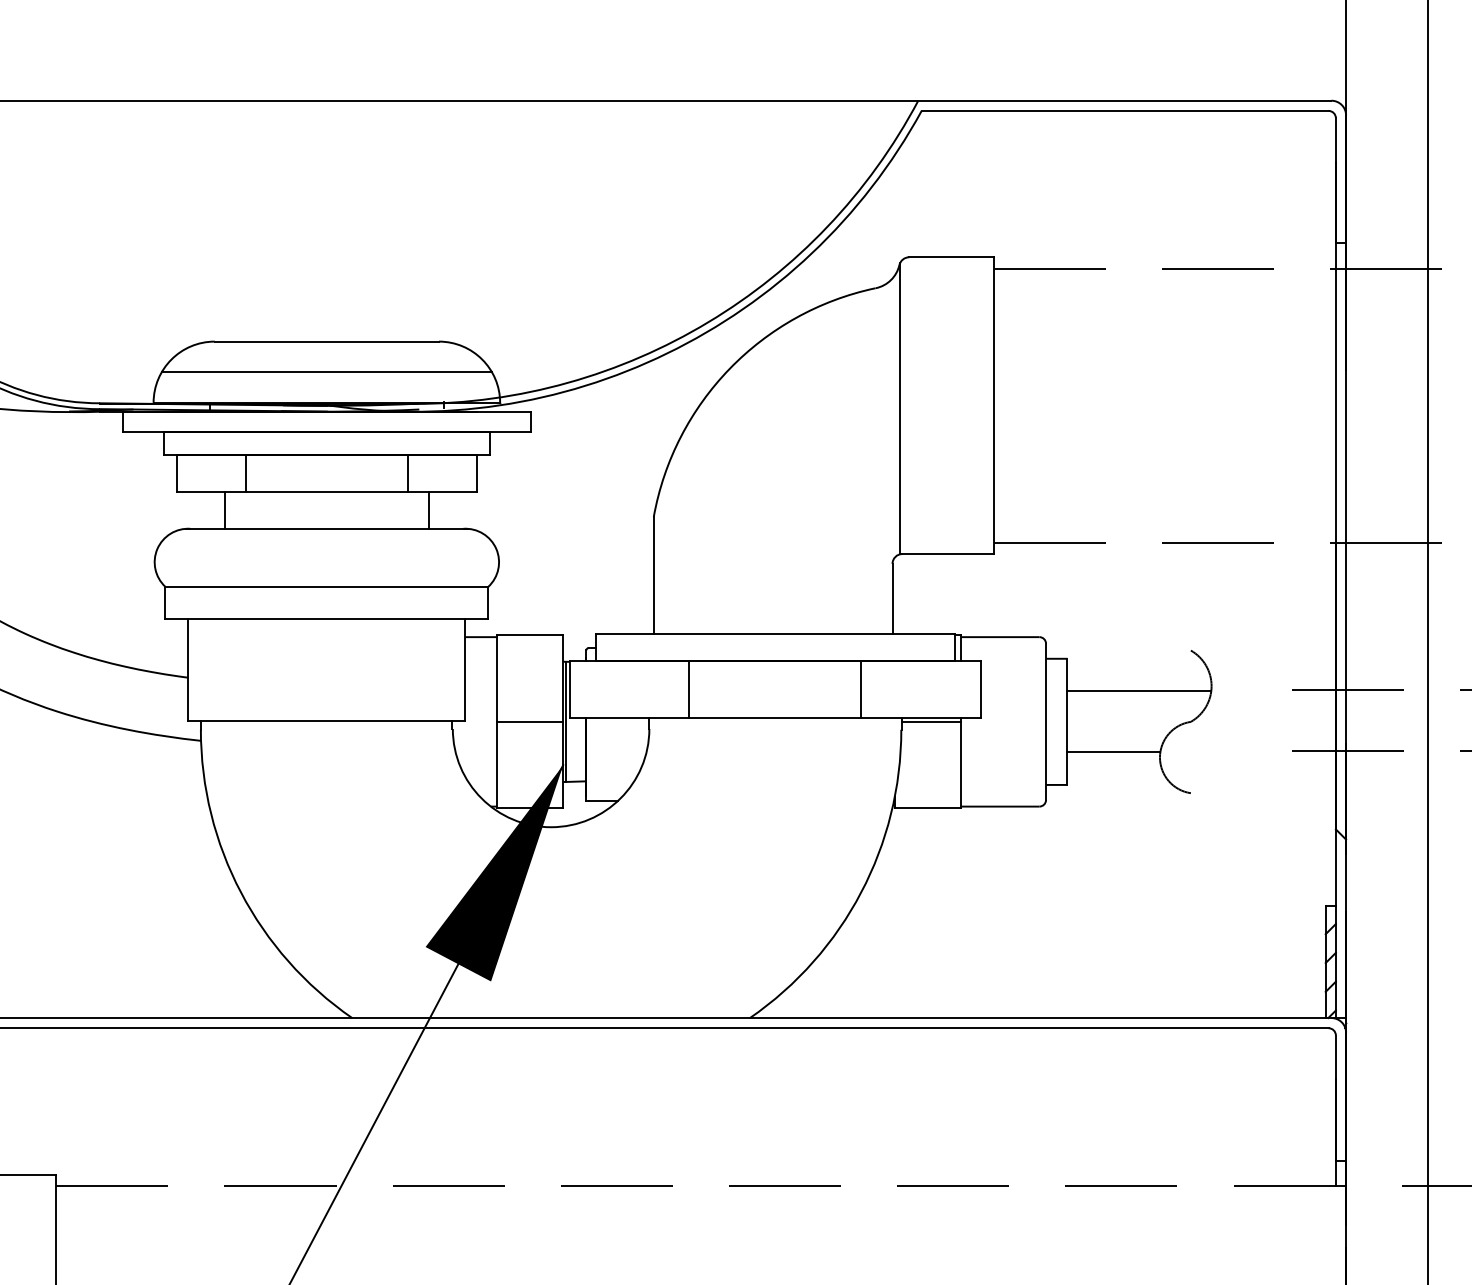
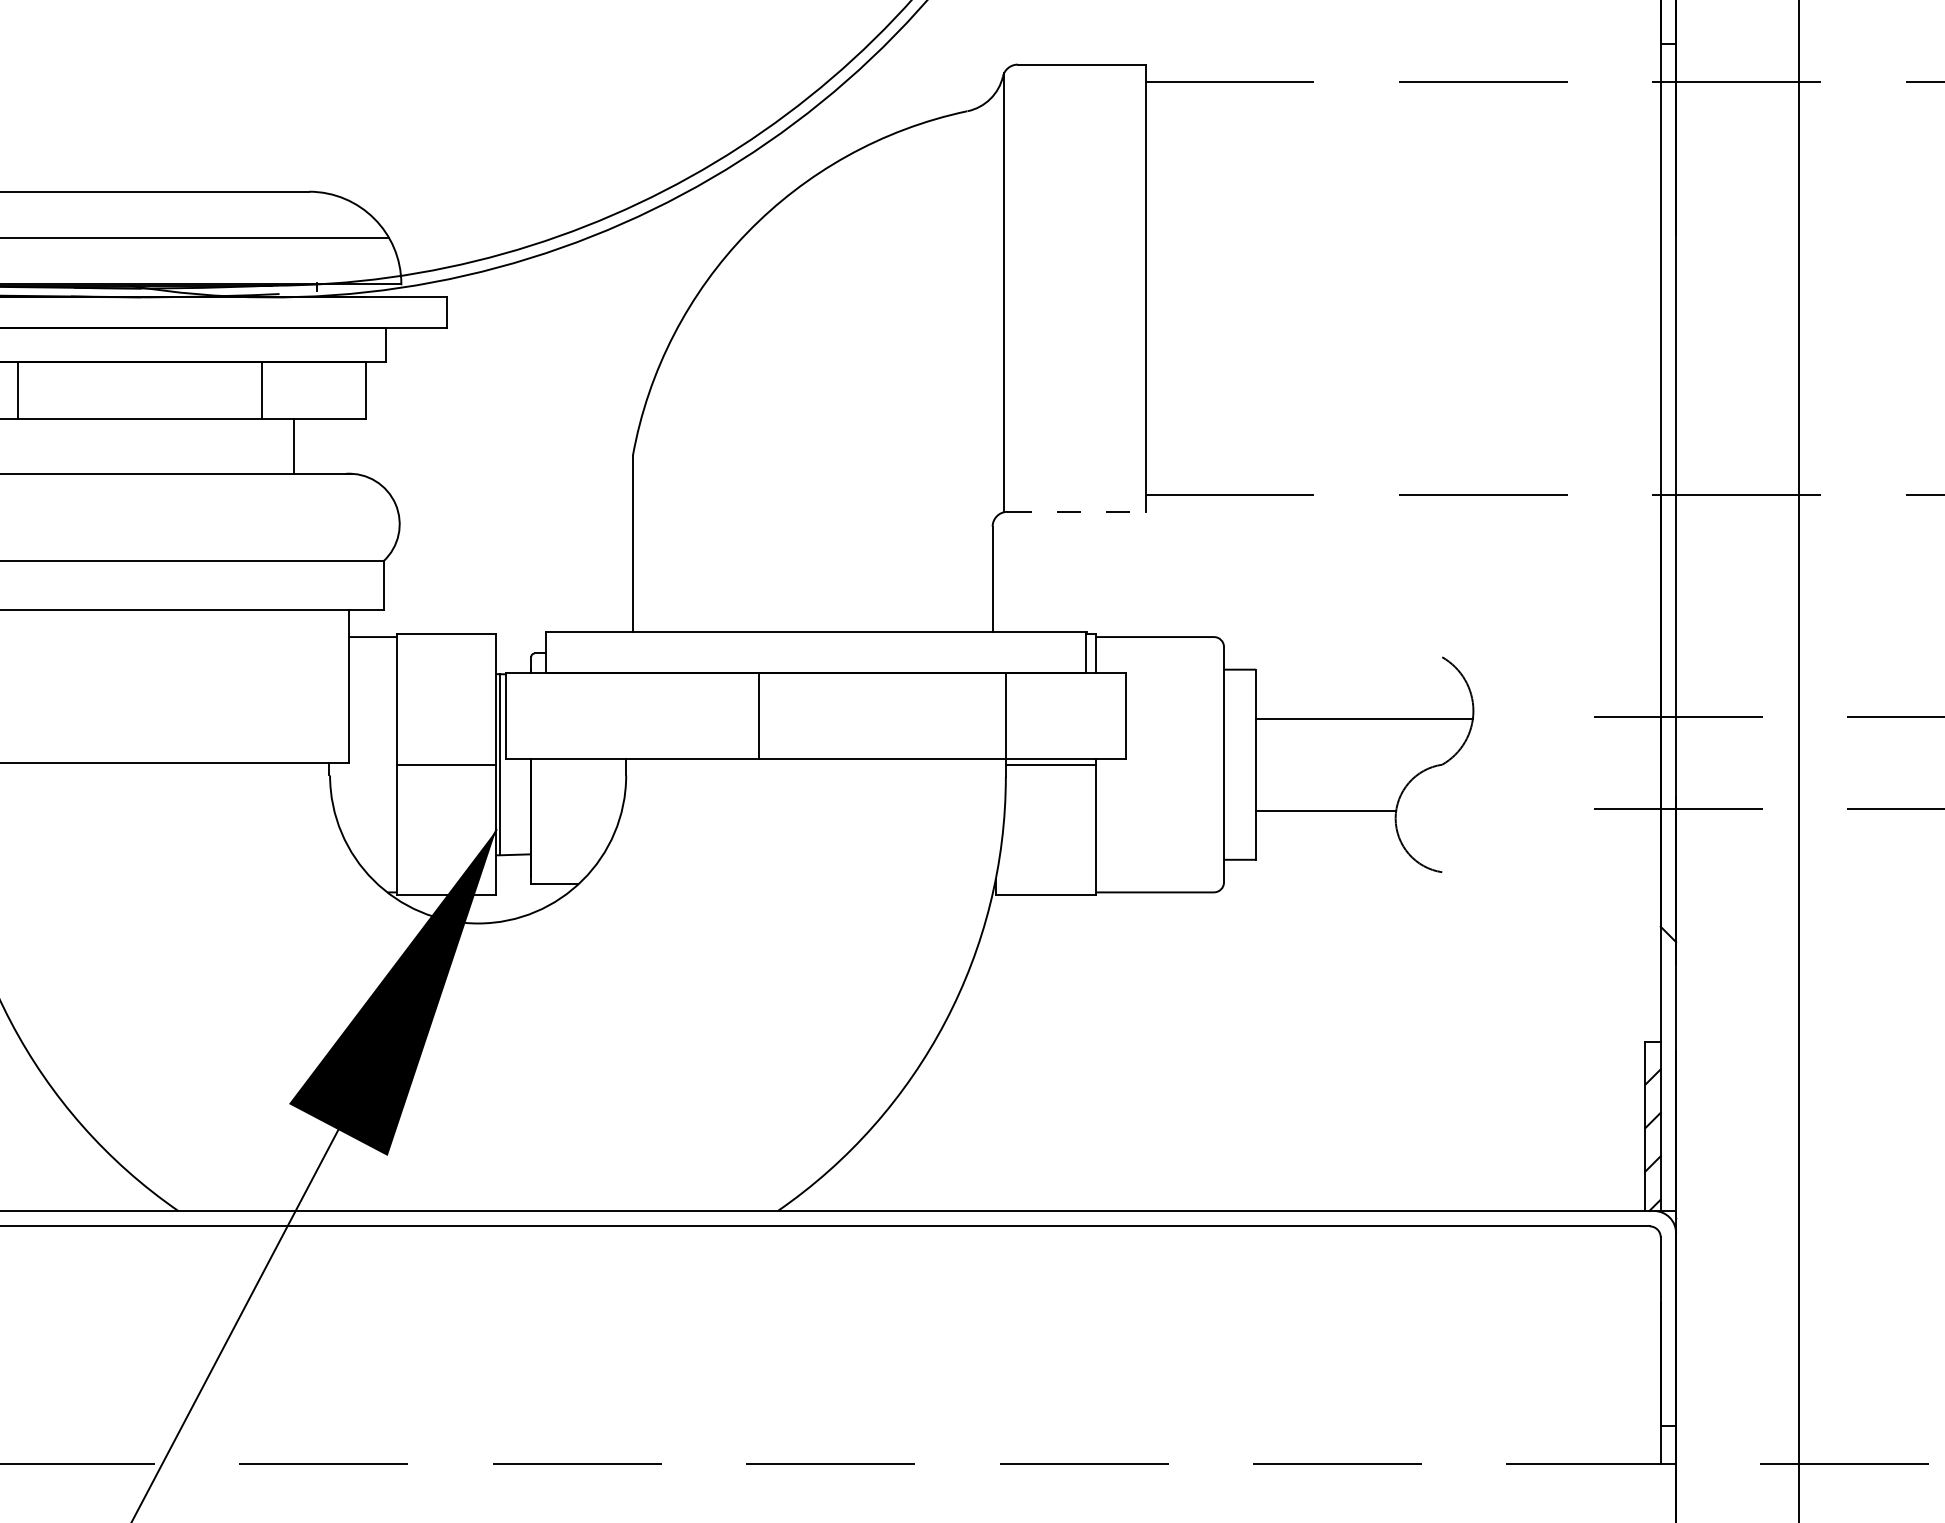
line: (948, 554) -> (1076, 512), solid -> dashed
line: (689, 688) -> (759, 714), moved
line: (861, 688) -> (1006, 714), moved

